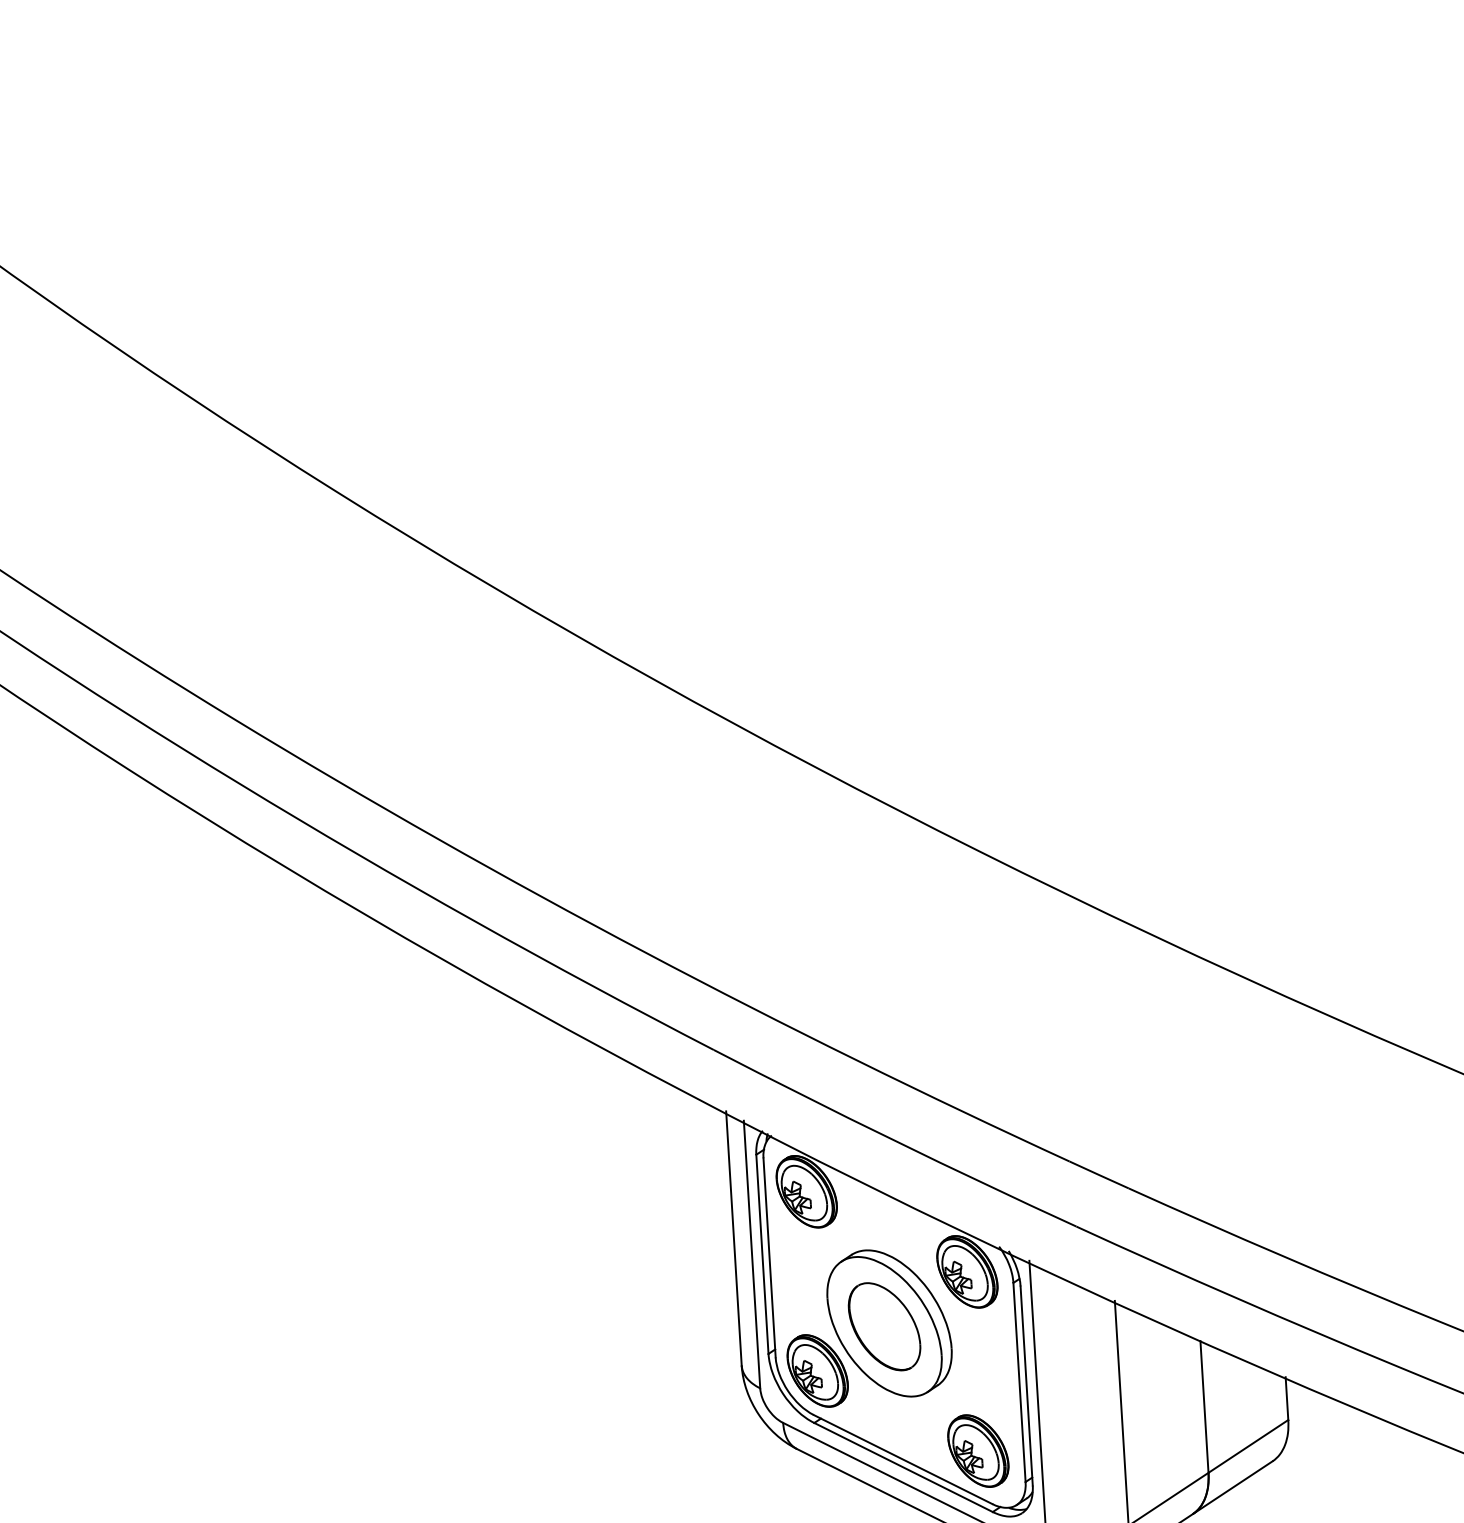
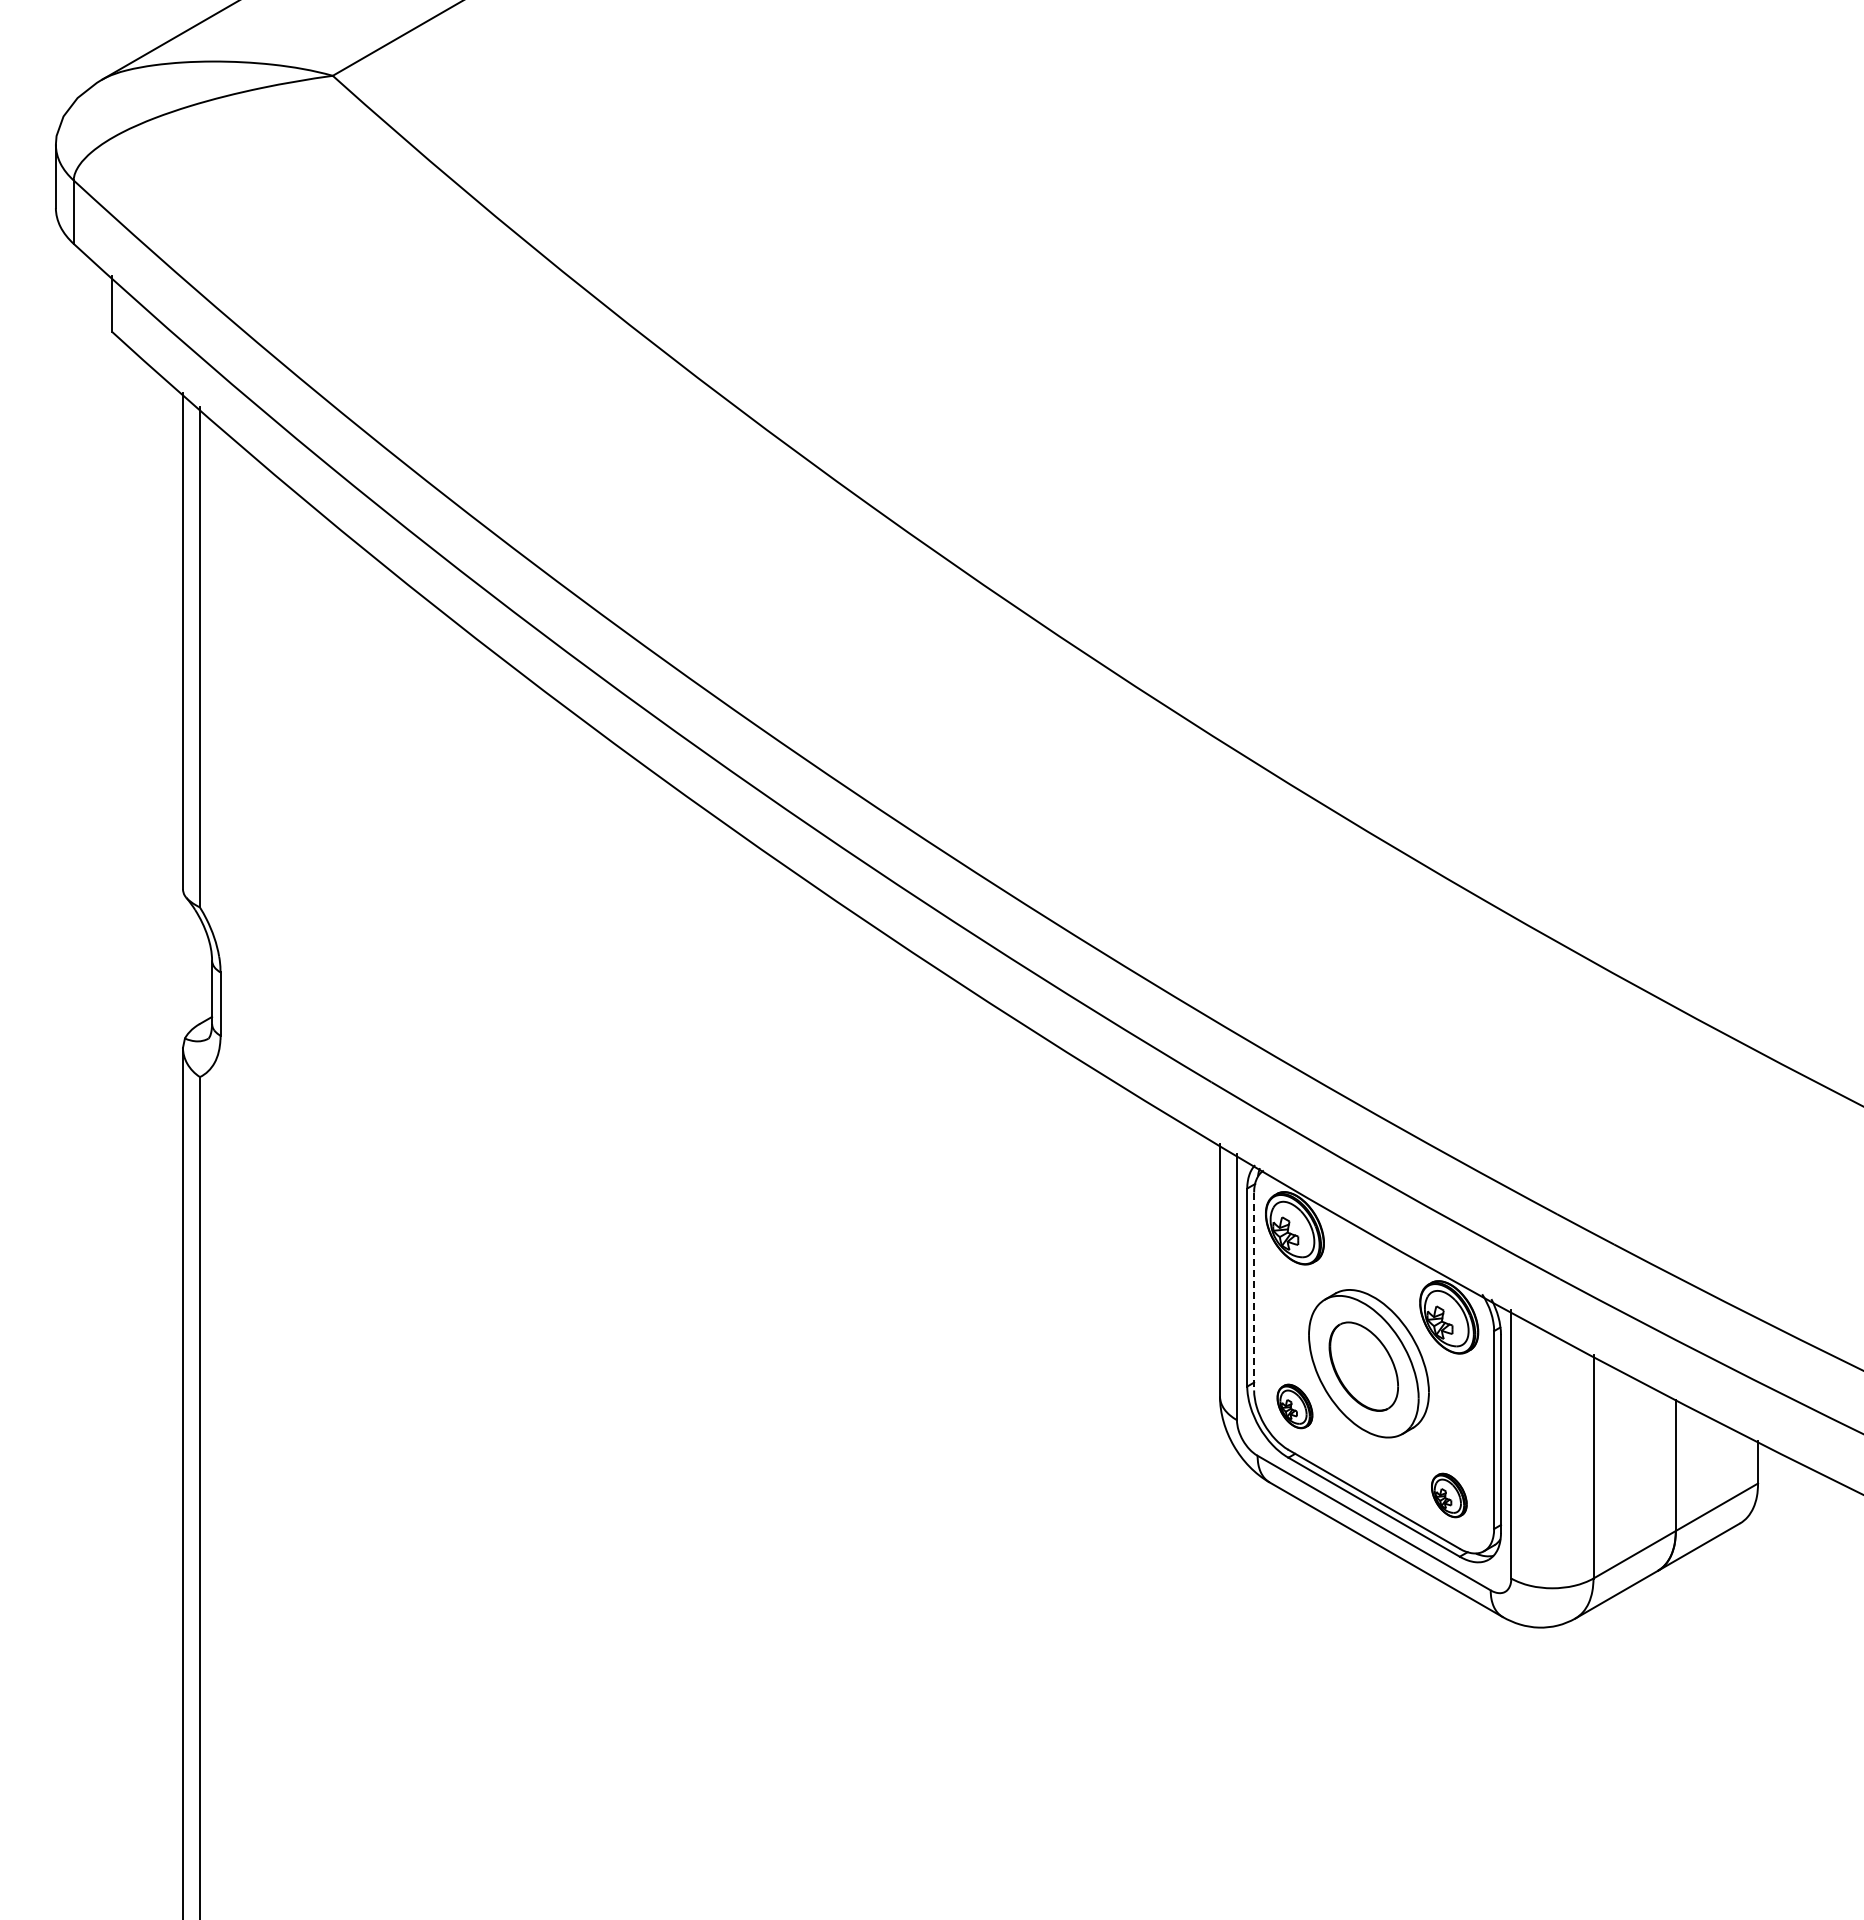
line: (769, 1257) -> (1254, 1291), solid -> dashed
part: (817, 1371) -> (1294, 1406), size x0.6
part: (978, 1451) -> (1449, 1495), size x0.6

